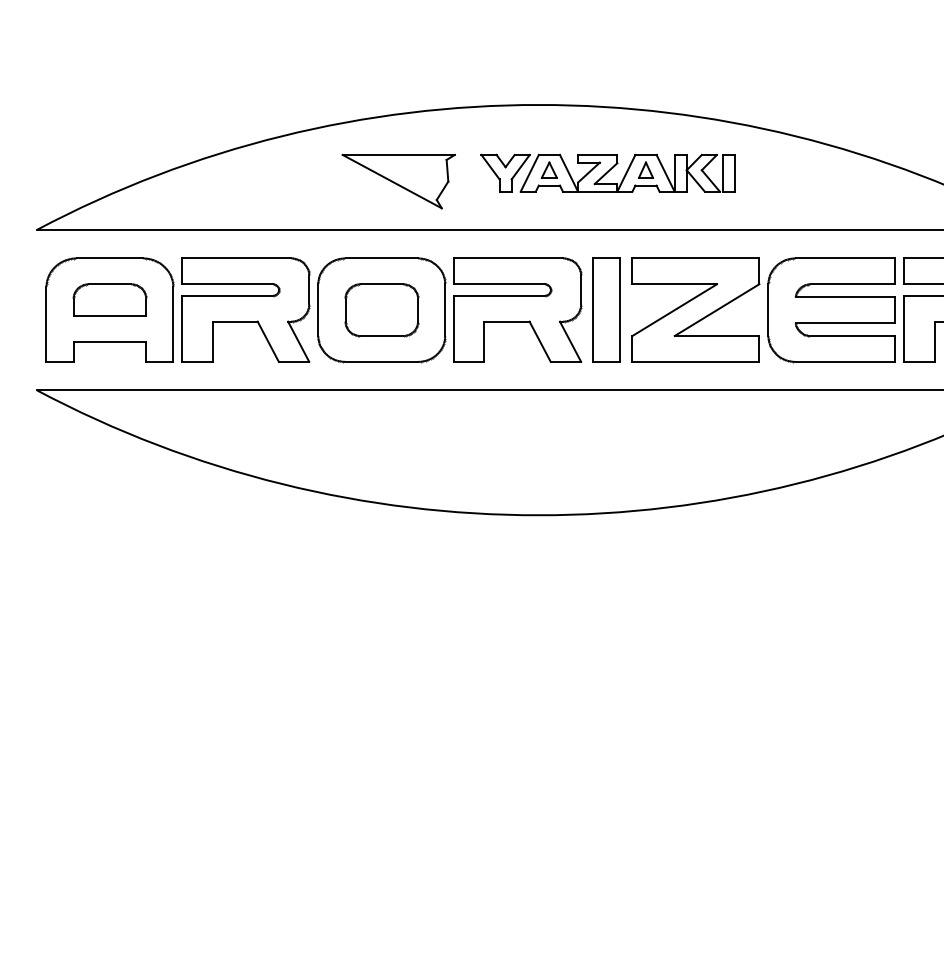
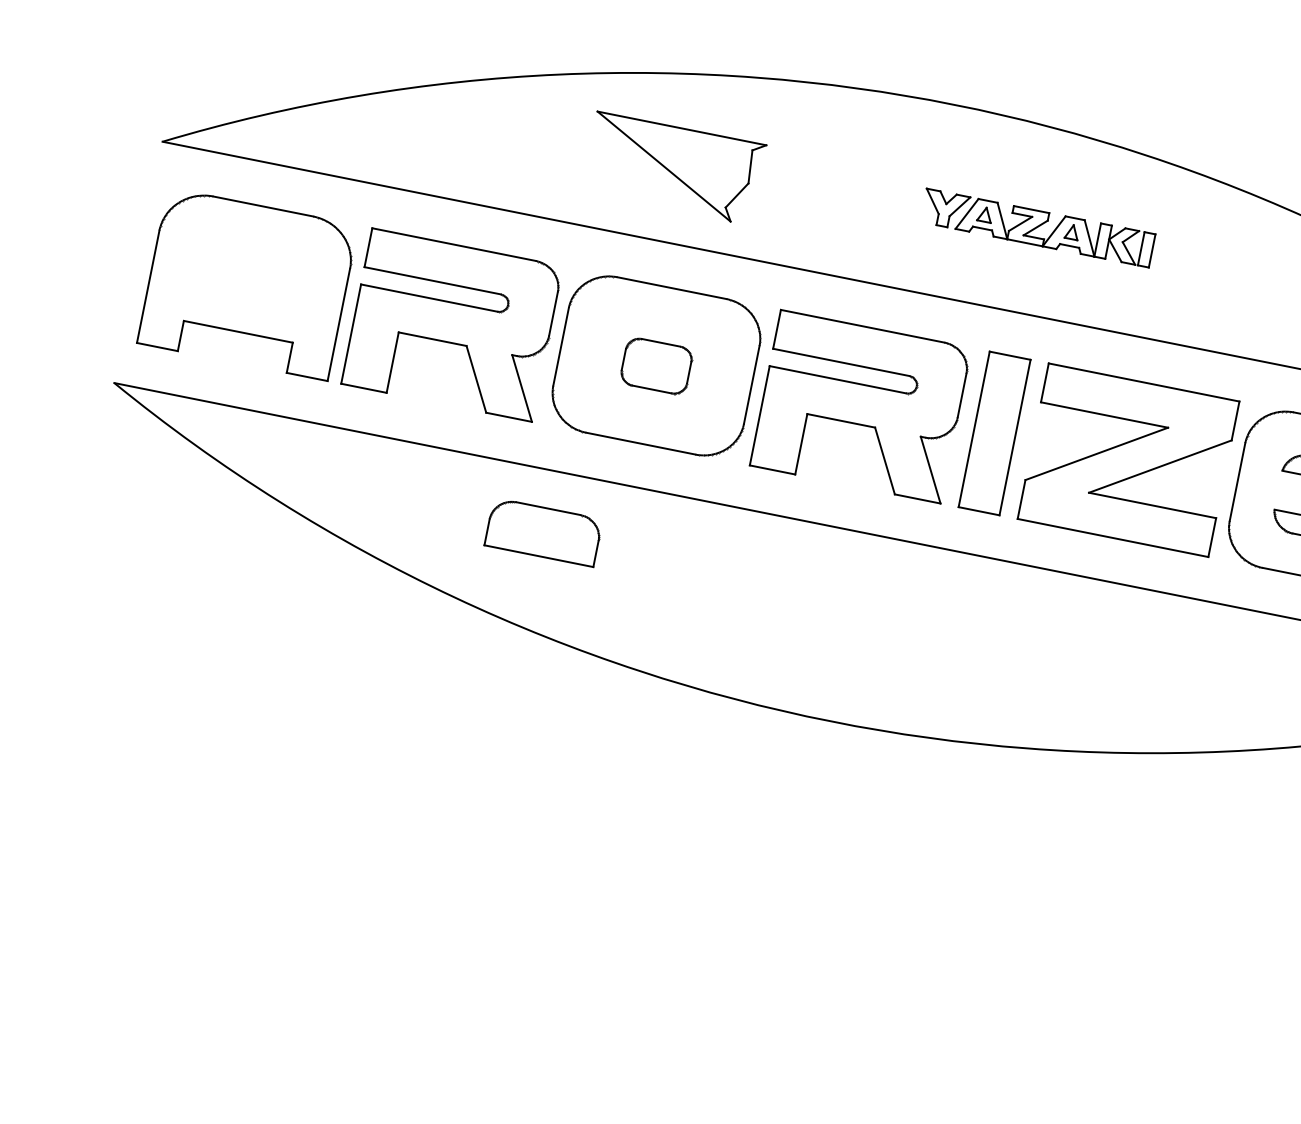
part: (607, 172) -> (1037, 226), size x0.6
part: (398, 181) -> (673, 168), moved
part: (109, 299) -> (543, 531), moved
part: (381, 310) -> (655, 366), size x0.6

